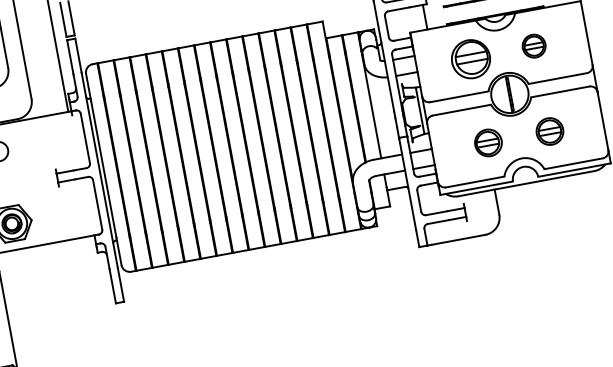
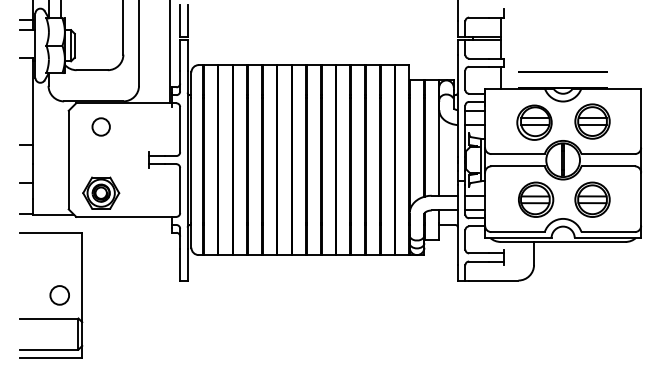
part: (534, 46) -> (592, 121), size x1.67
part: (549, 131) -> (592, 199), size x1.43
part: (488, 142) -> (536, 199), size x1.43

